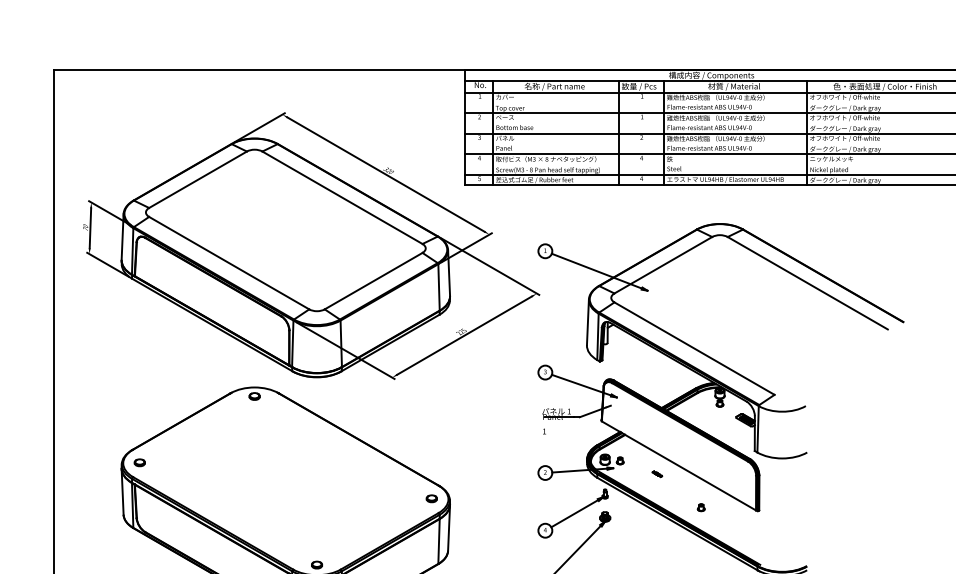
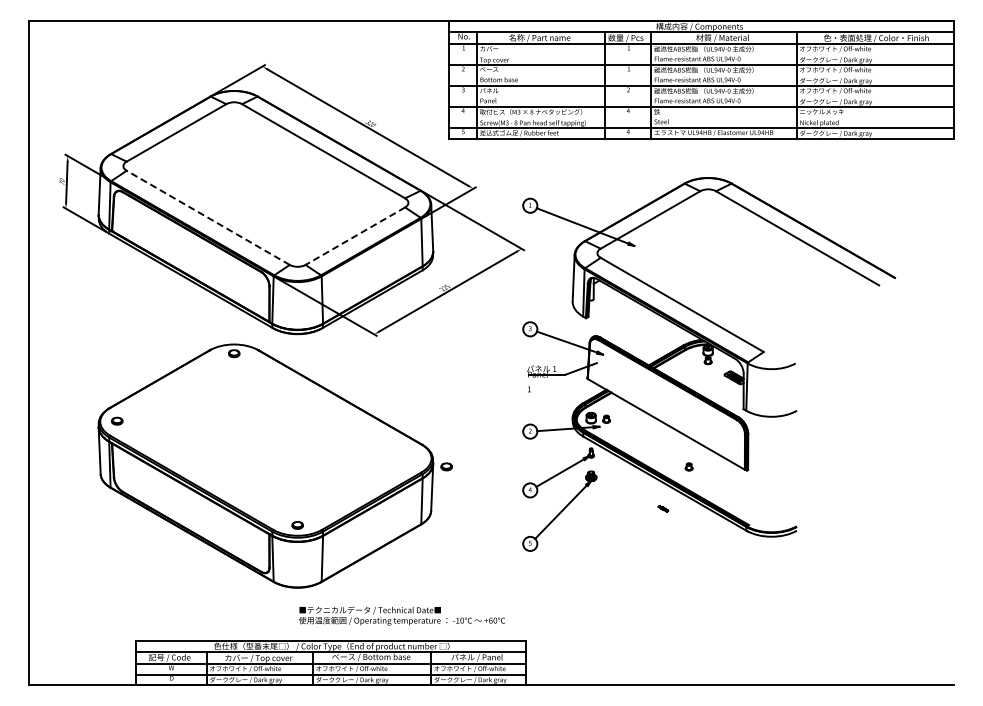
line: (228, 262) -> (207, 217), solid -> dashed
line: (373, 281) -> (355, 236), solid -> dashed
part: (657, 473) -> (663, 508), moved
part: (431, 498) -> (446, 466), moved

